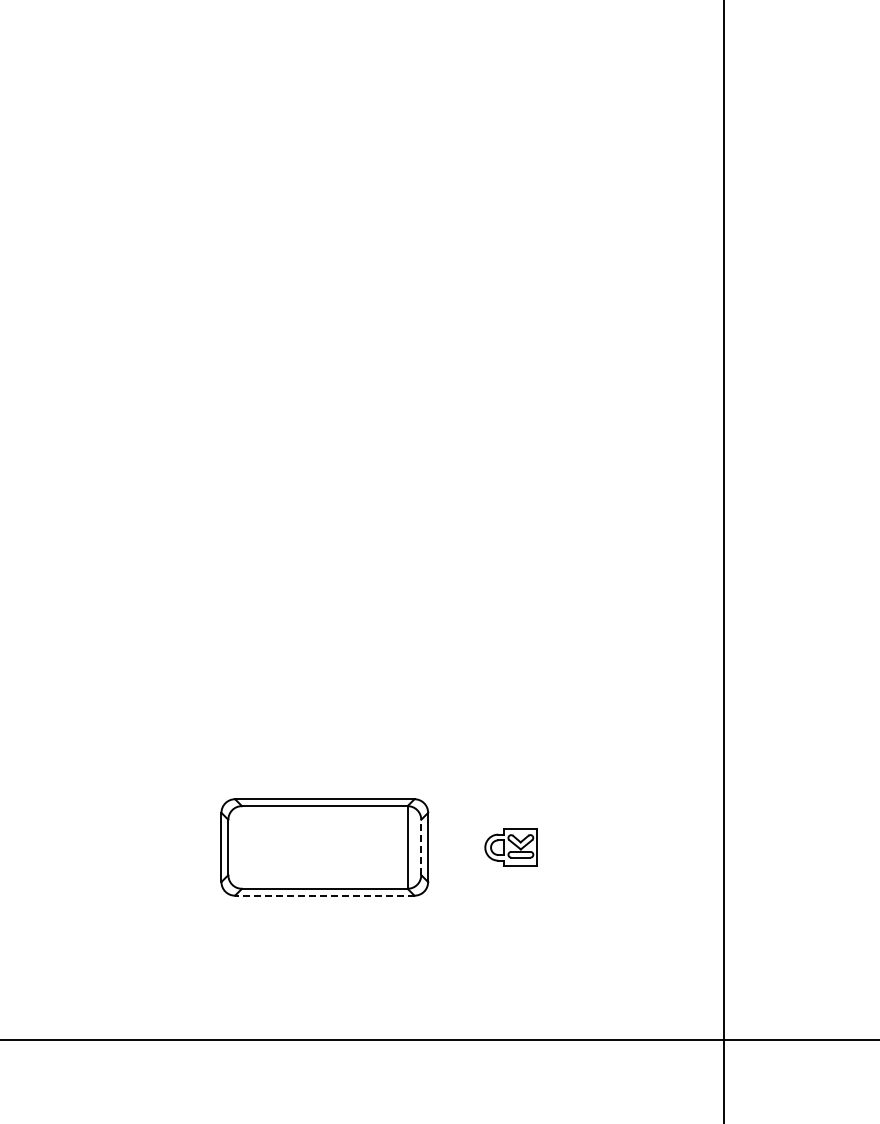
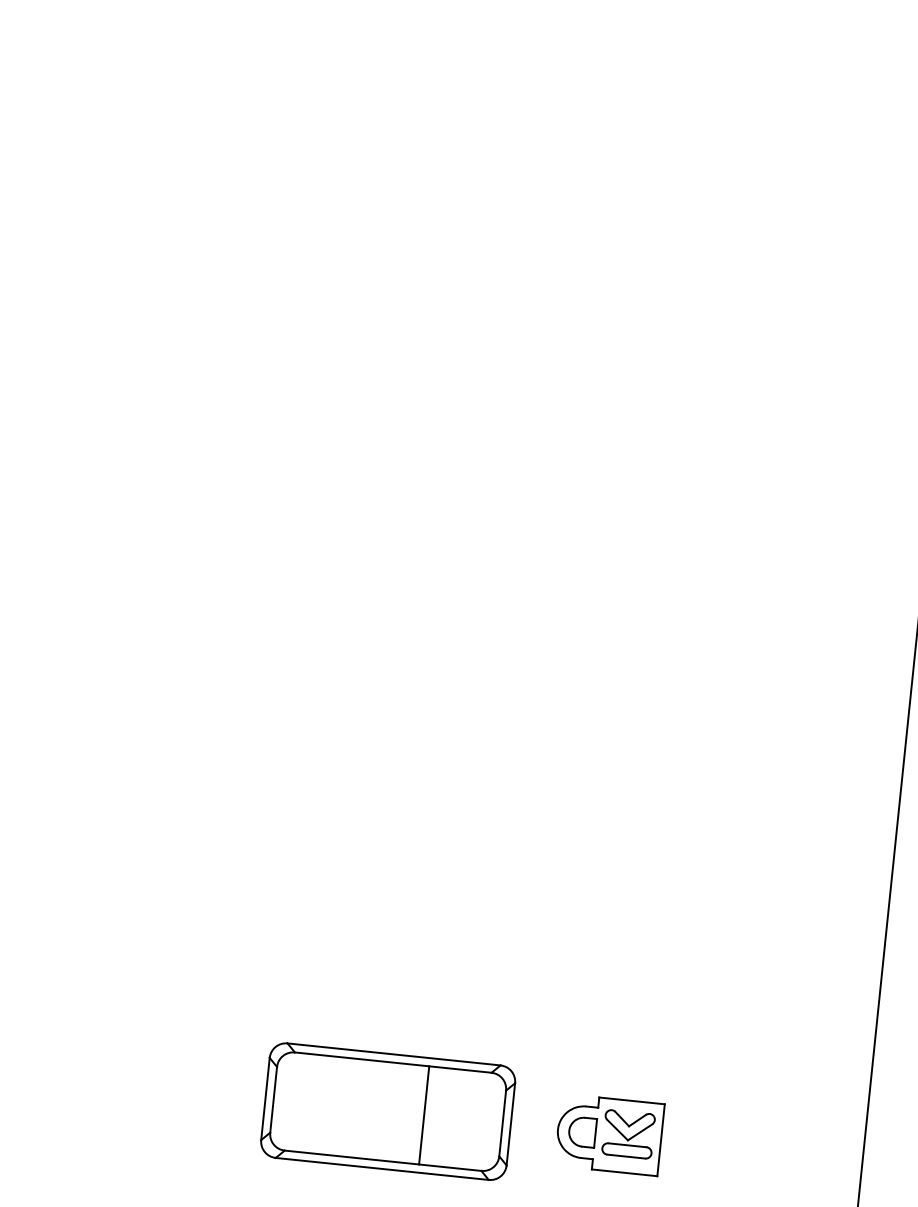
line: (408, 847) -> (424, 1115), moved
line: (421, 847) -> (502, 1123), dashed -> solid
part: (511, 847) -> (609, 1134), size x1.67
line: (324, 895) -> (381, 1168), dashed -> solid

